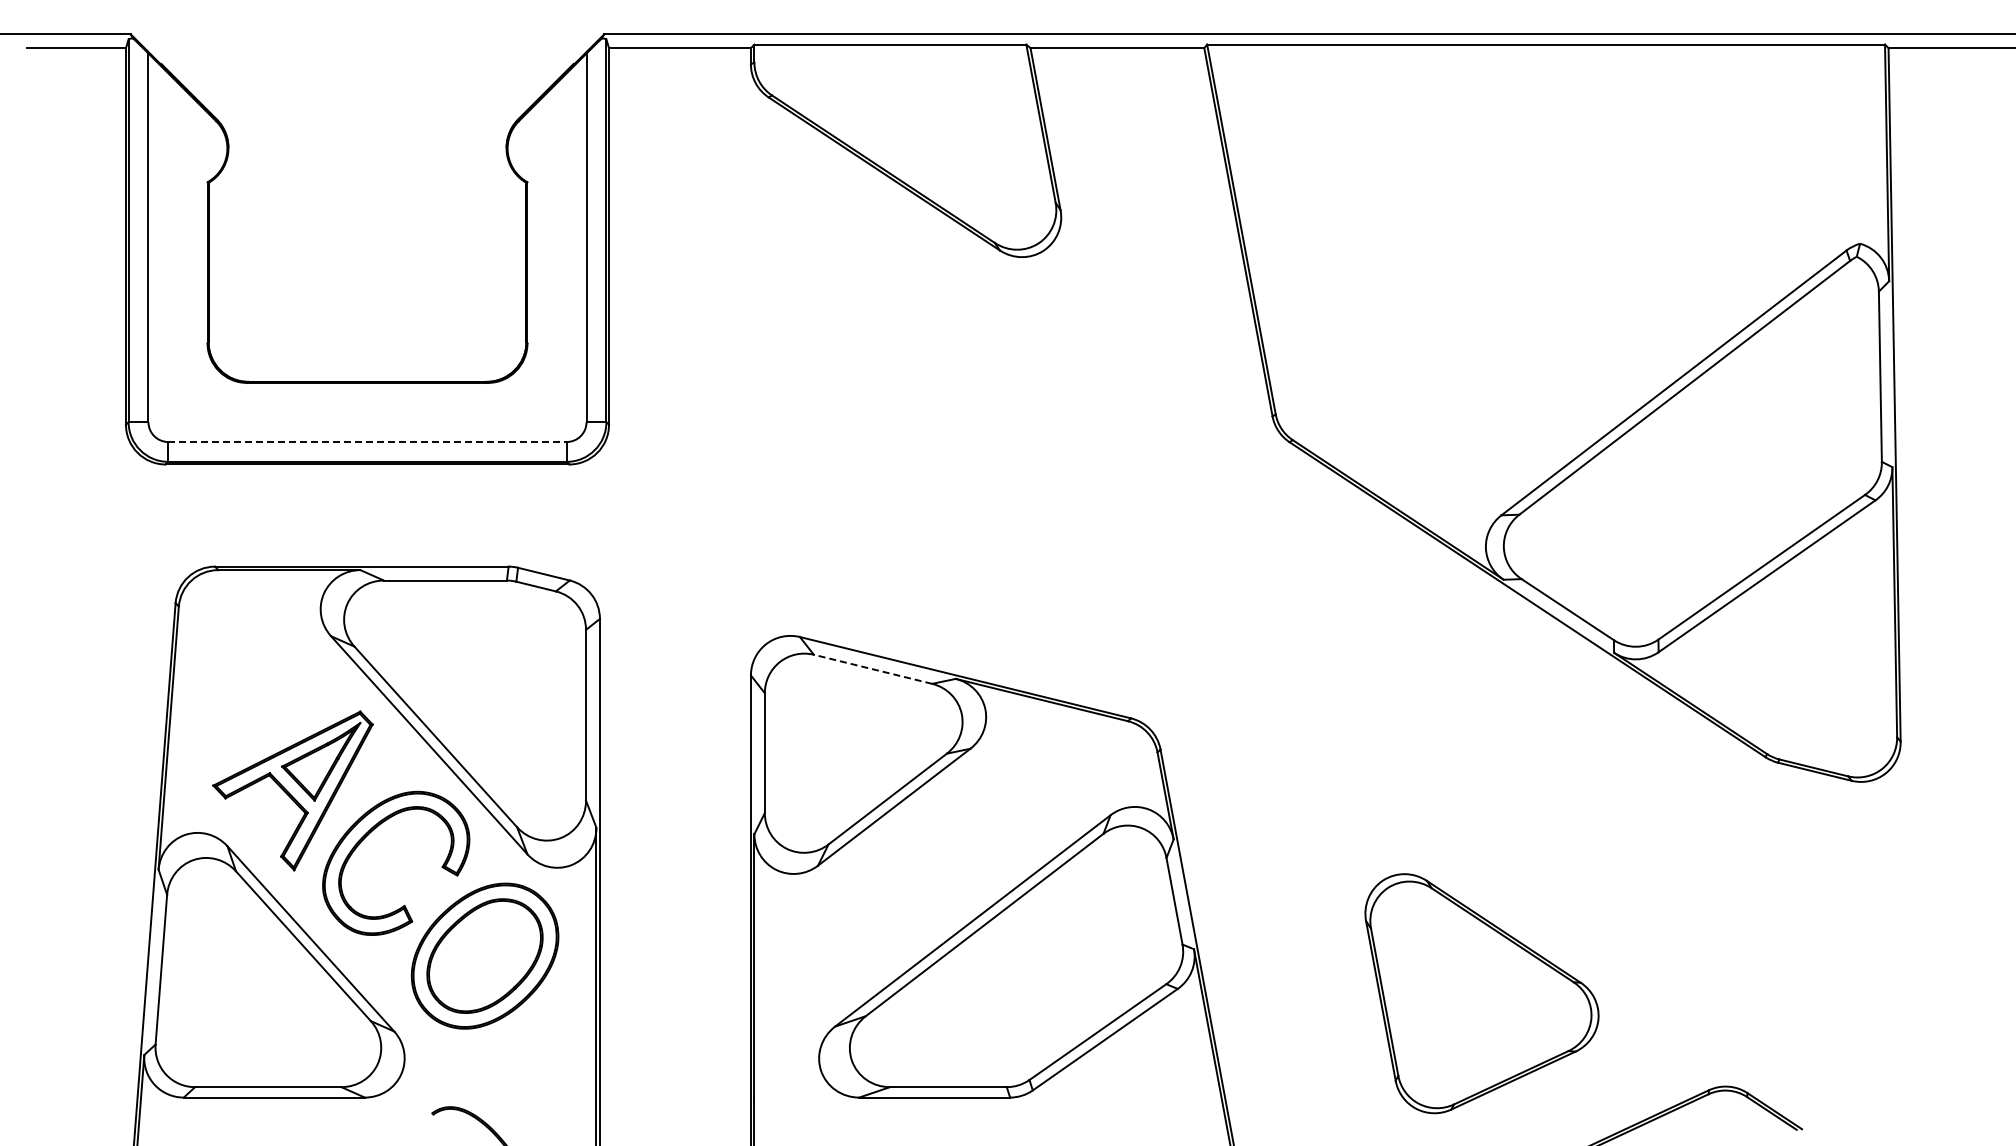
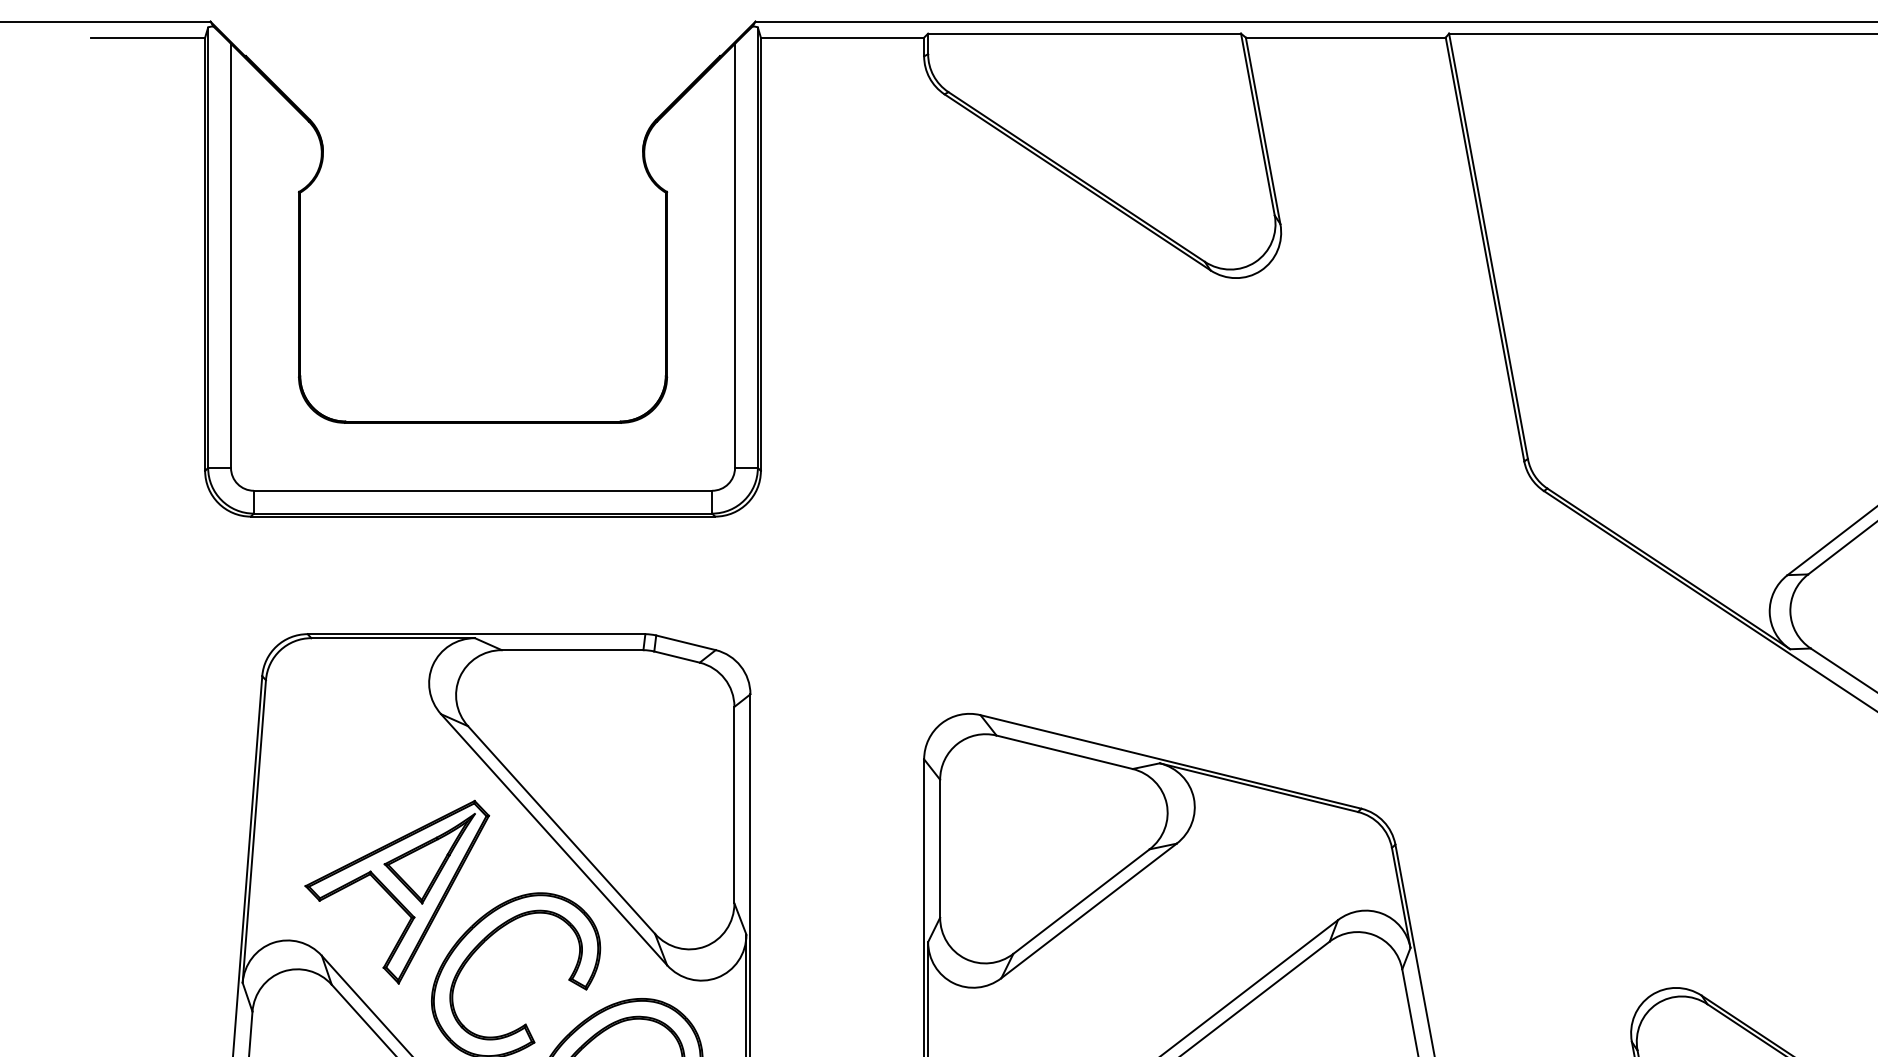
line: (368, 442) -> (484, 491), dashed -> solid
line: (873, 669) -> (1065, 752), dashed -> solid

